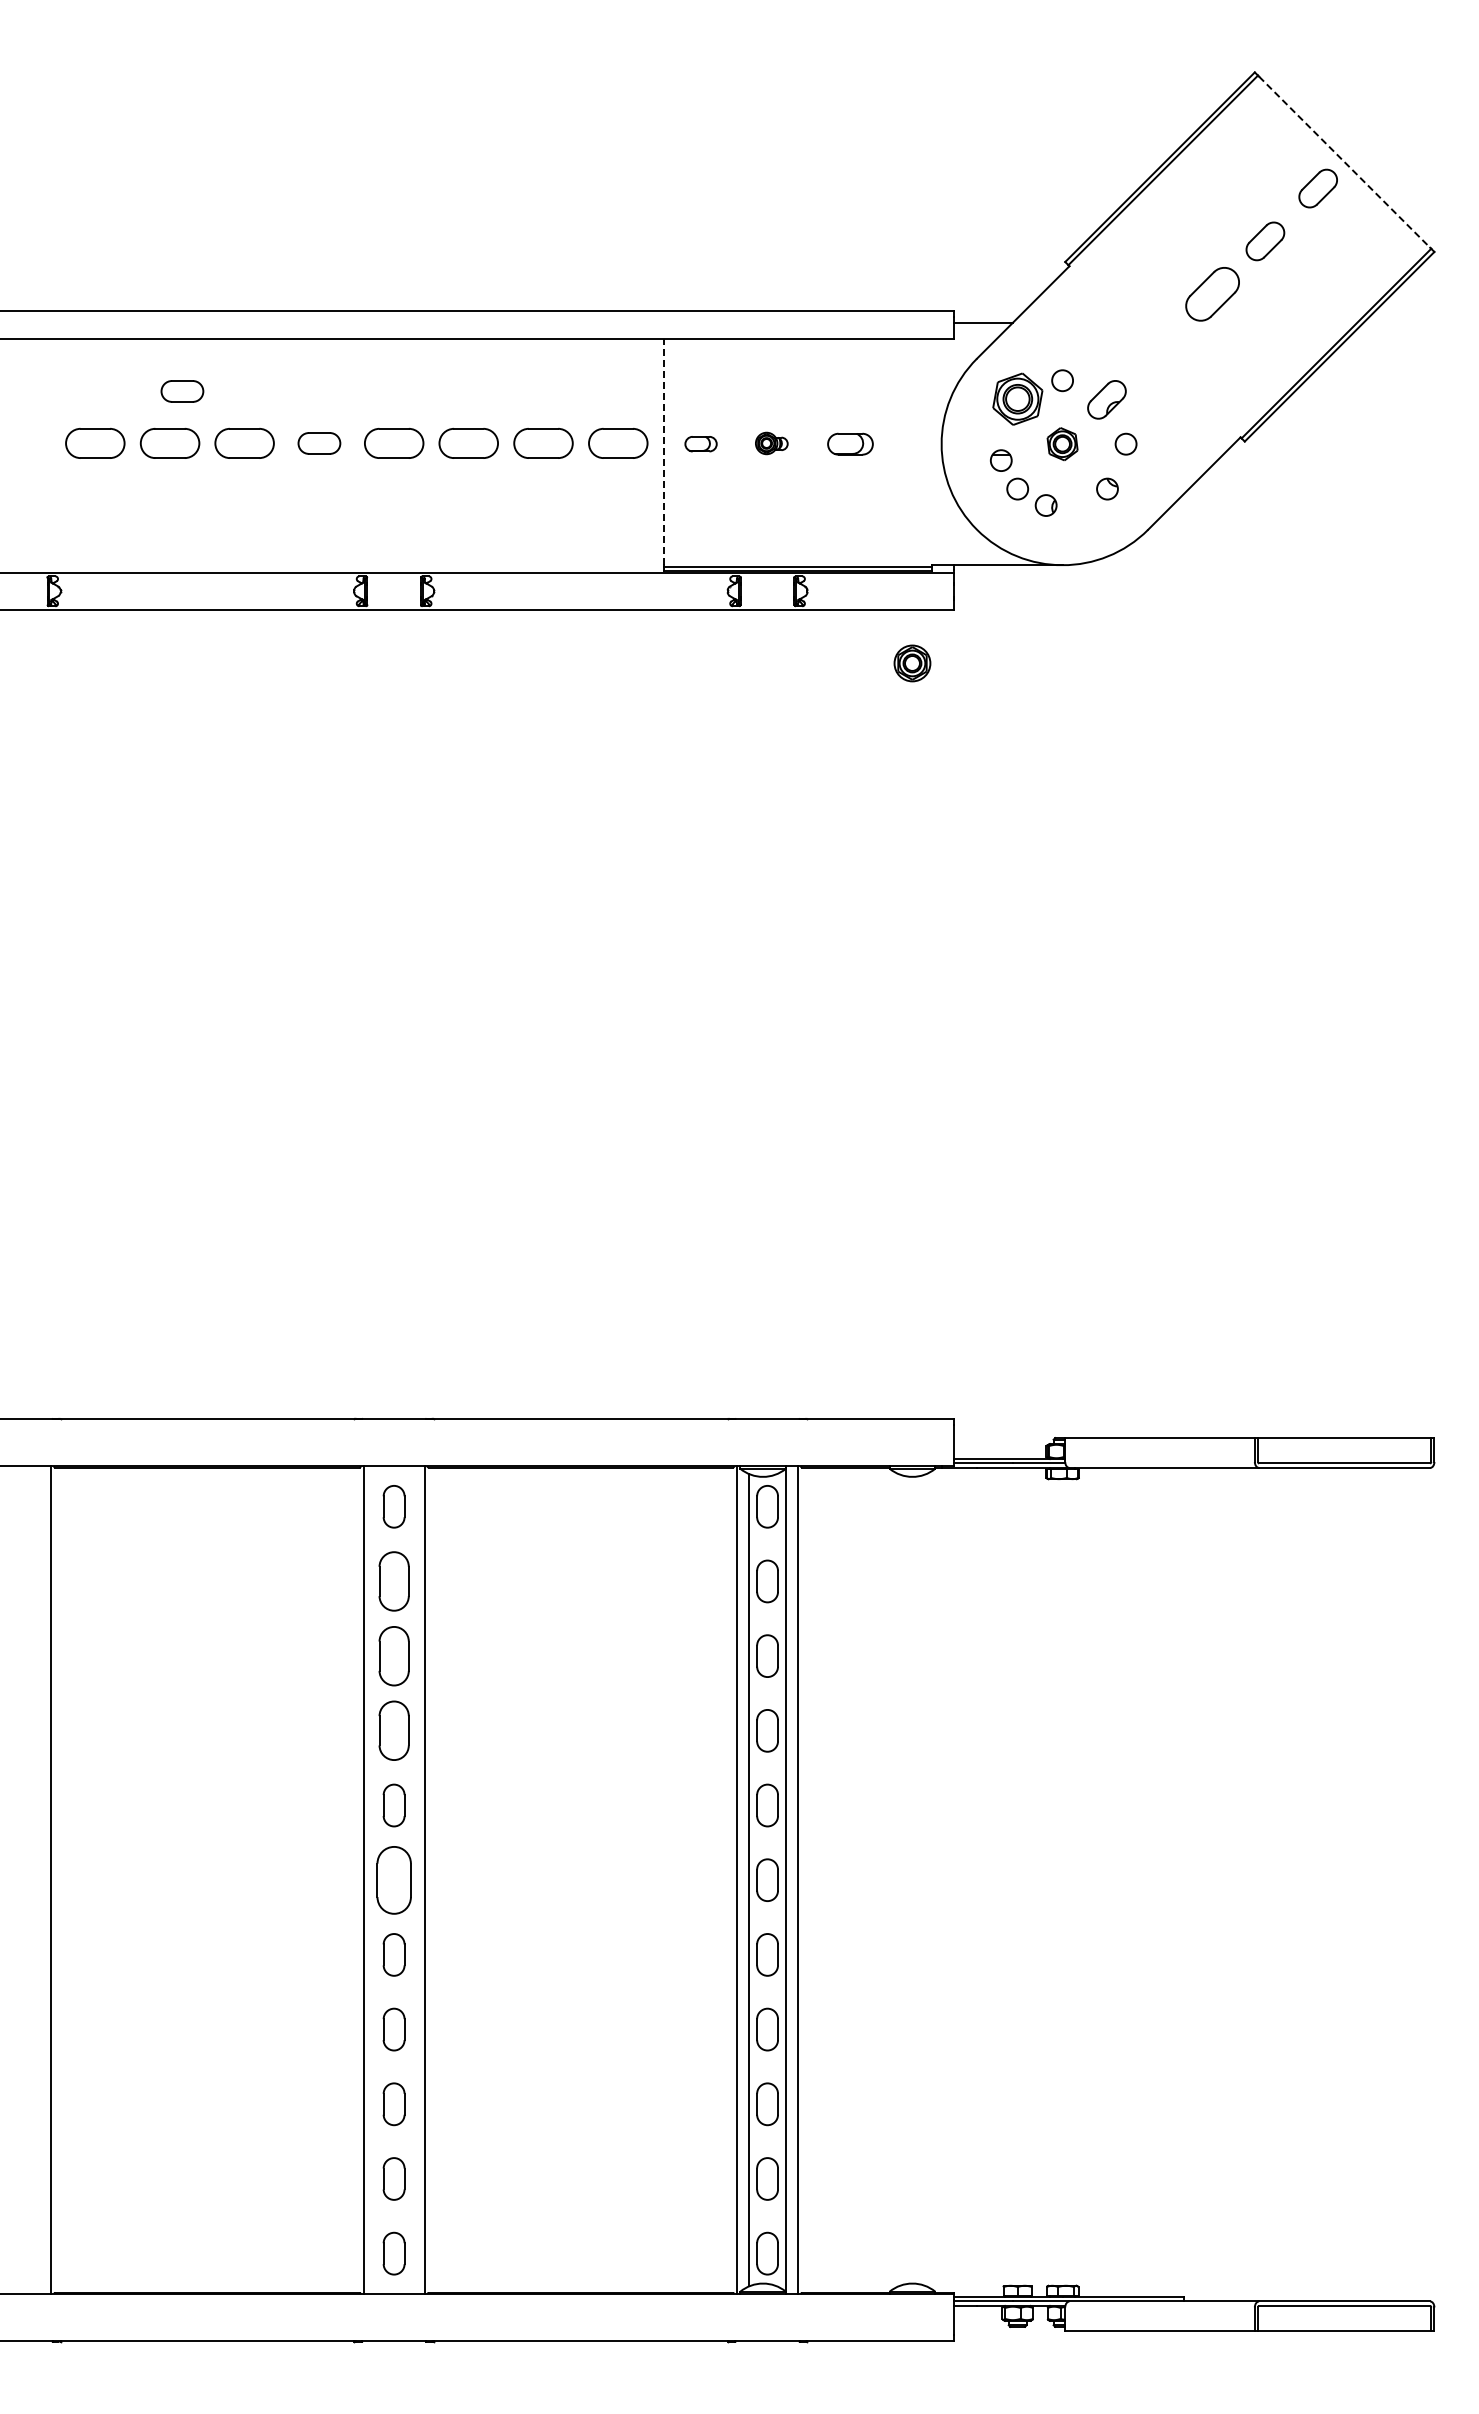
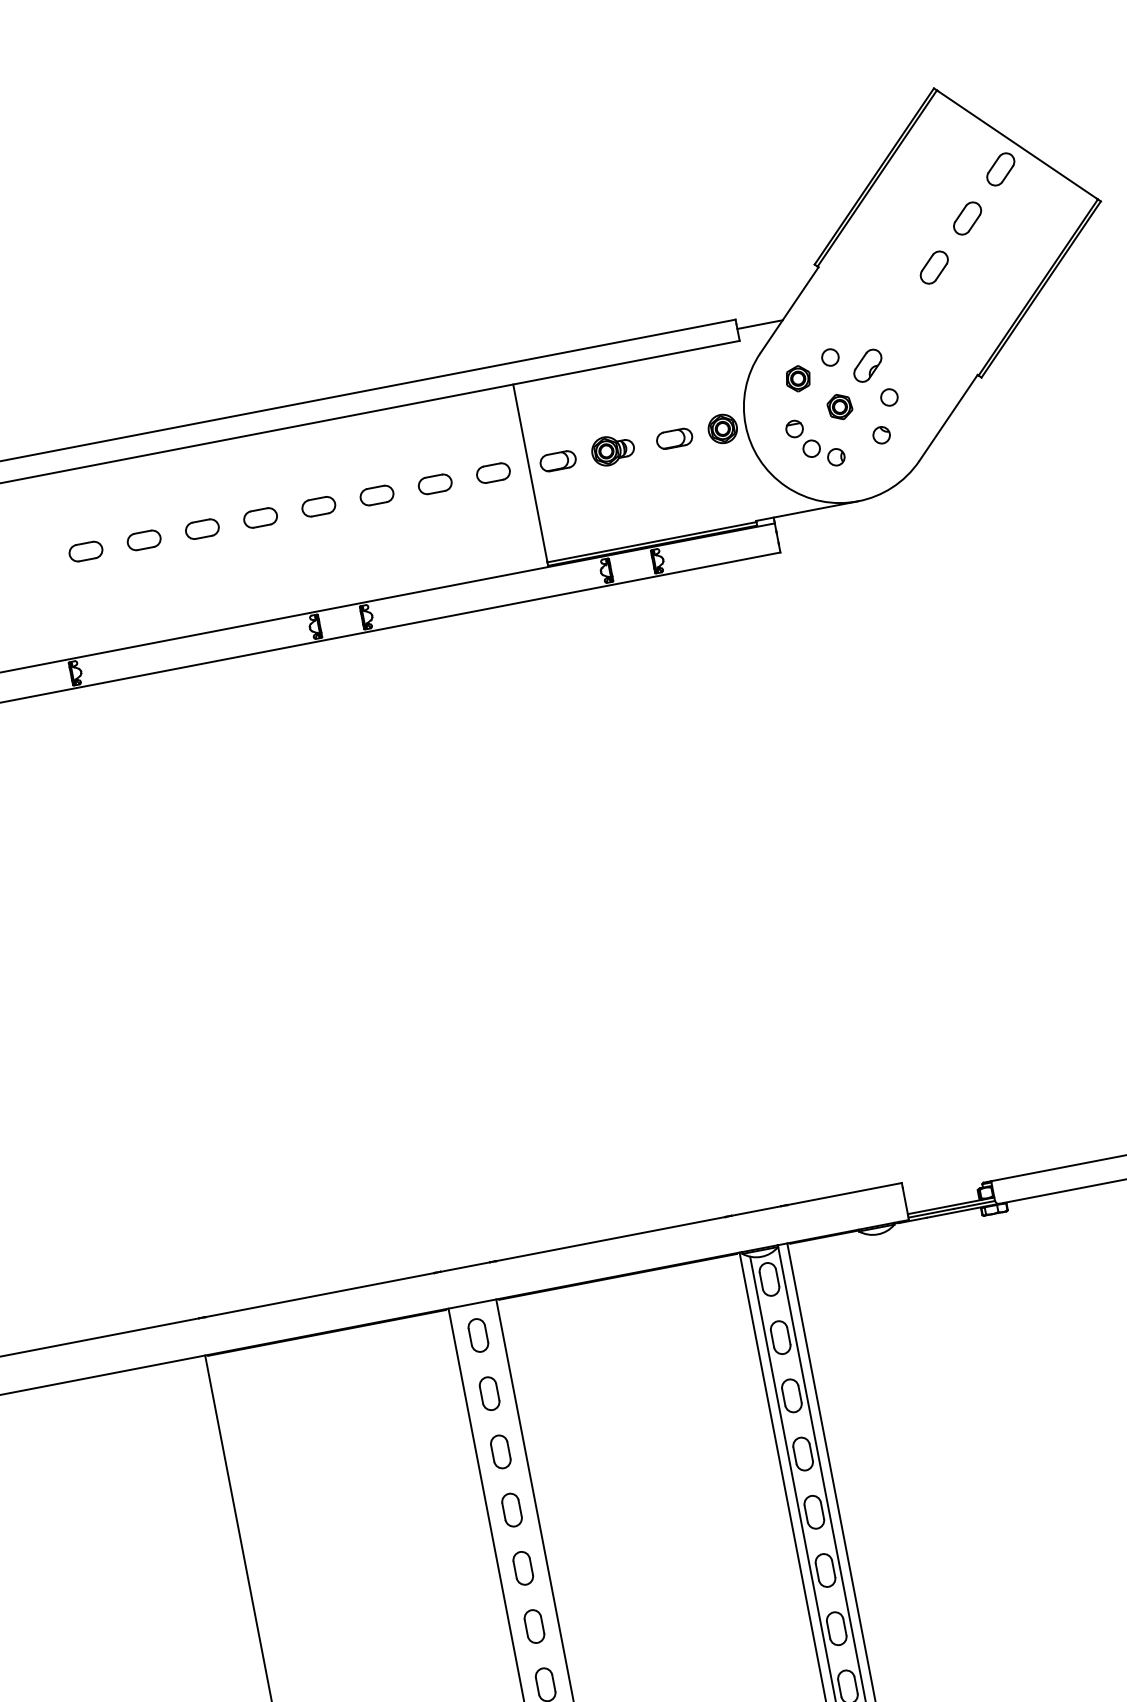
line: (1344, 162) -> (1017, 145), dashed -> solid
part: (1212, 293) -> (934, 267), size x0.71
part: (182, 391) -> (146, 498), removed
part: (1017, 399) -> (798, 378), size x0.62
part: (95, 443) -> (86, 551), size x0.71
part: (169, 443) -> (143, 540), size x0.71
part: (244, 443) -> (202, 529), size x0.71
part: (393, 443) -> (318, 506), size x0.71
part: (468, 443) -> (376, 495), size x0.71
part: (543, 443) -> (435, 484), size x0.71
part: (617, 443) -> (492, 473), size x0.71
part: (700, 443) -> (557, 460), size x1.43
part: (771, 443) -> (612, 450), size x1.67
line: (663, 451) -> (529, 472), dashed -> solid
part: (912, 663) -> (722, 428), moved
part: (393, 1581) -> (489, 1393), size x0.71
part: (393, 1655) -> (500, 1451), size x0.71
part: (393, 1730) -> (511, 1509), size x0.71
part: (393, 1879) -> (533, 1626), size x0.62

